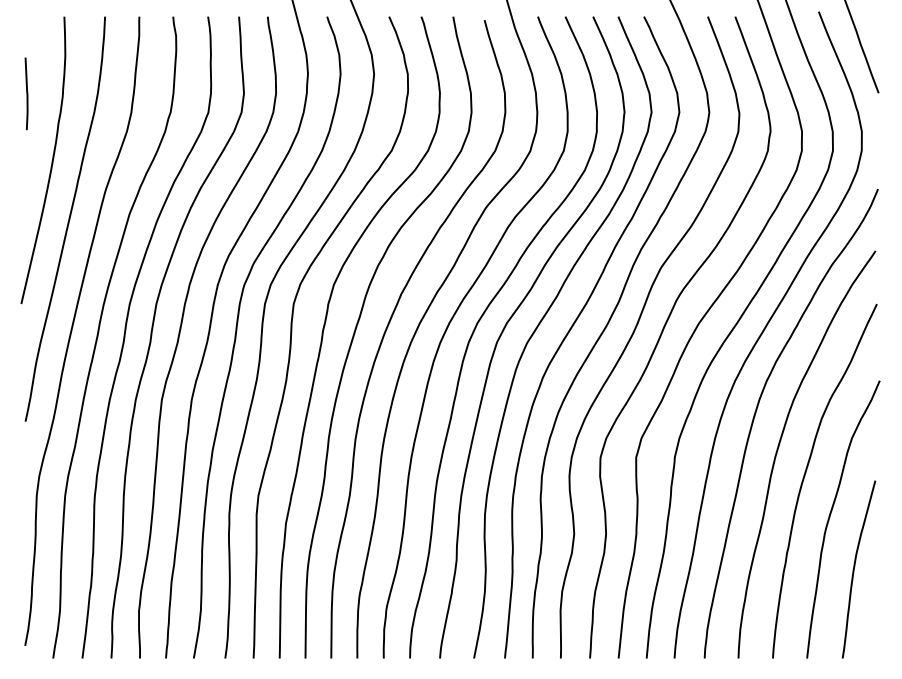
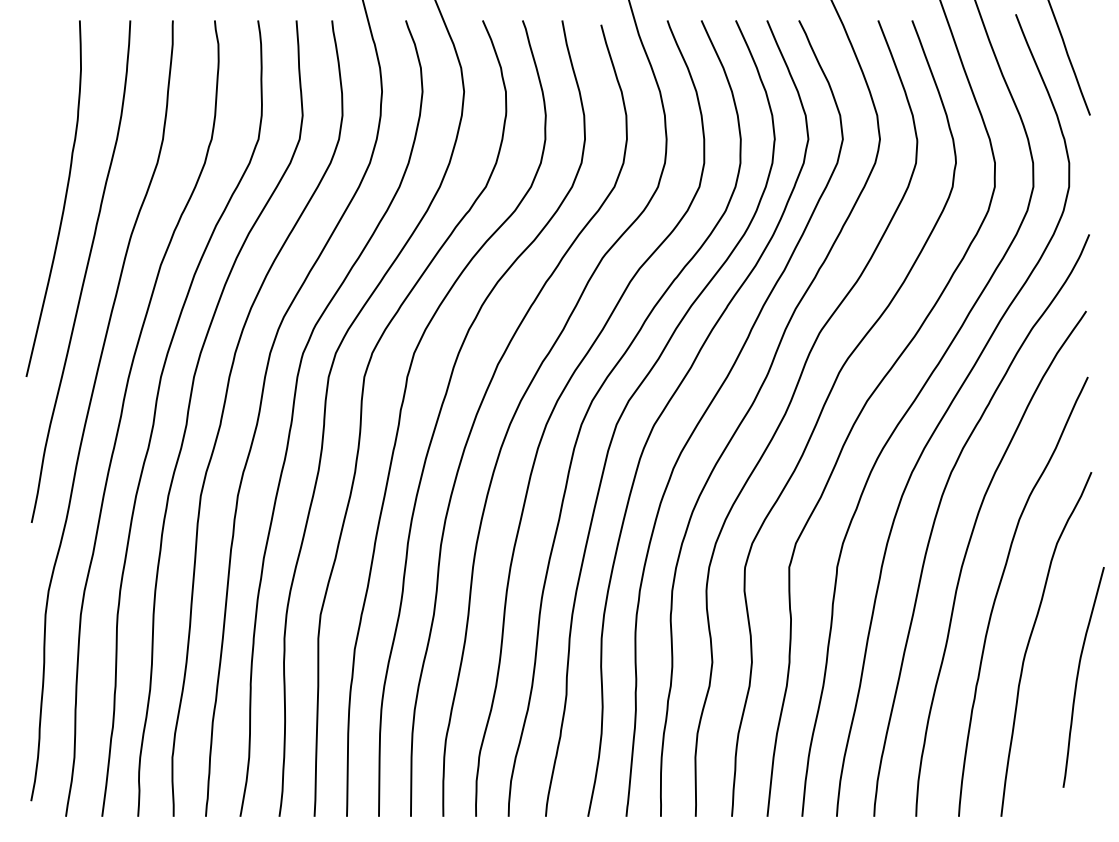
line: (27, 94) -> (33, 116), removed
curve: (854, 569) -> (1078, 677), moved

